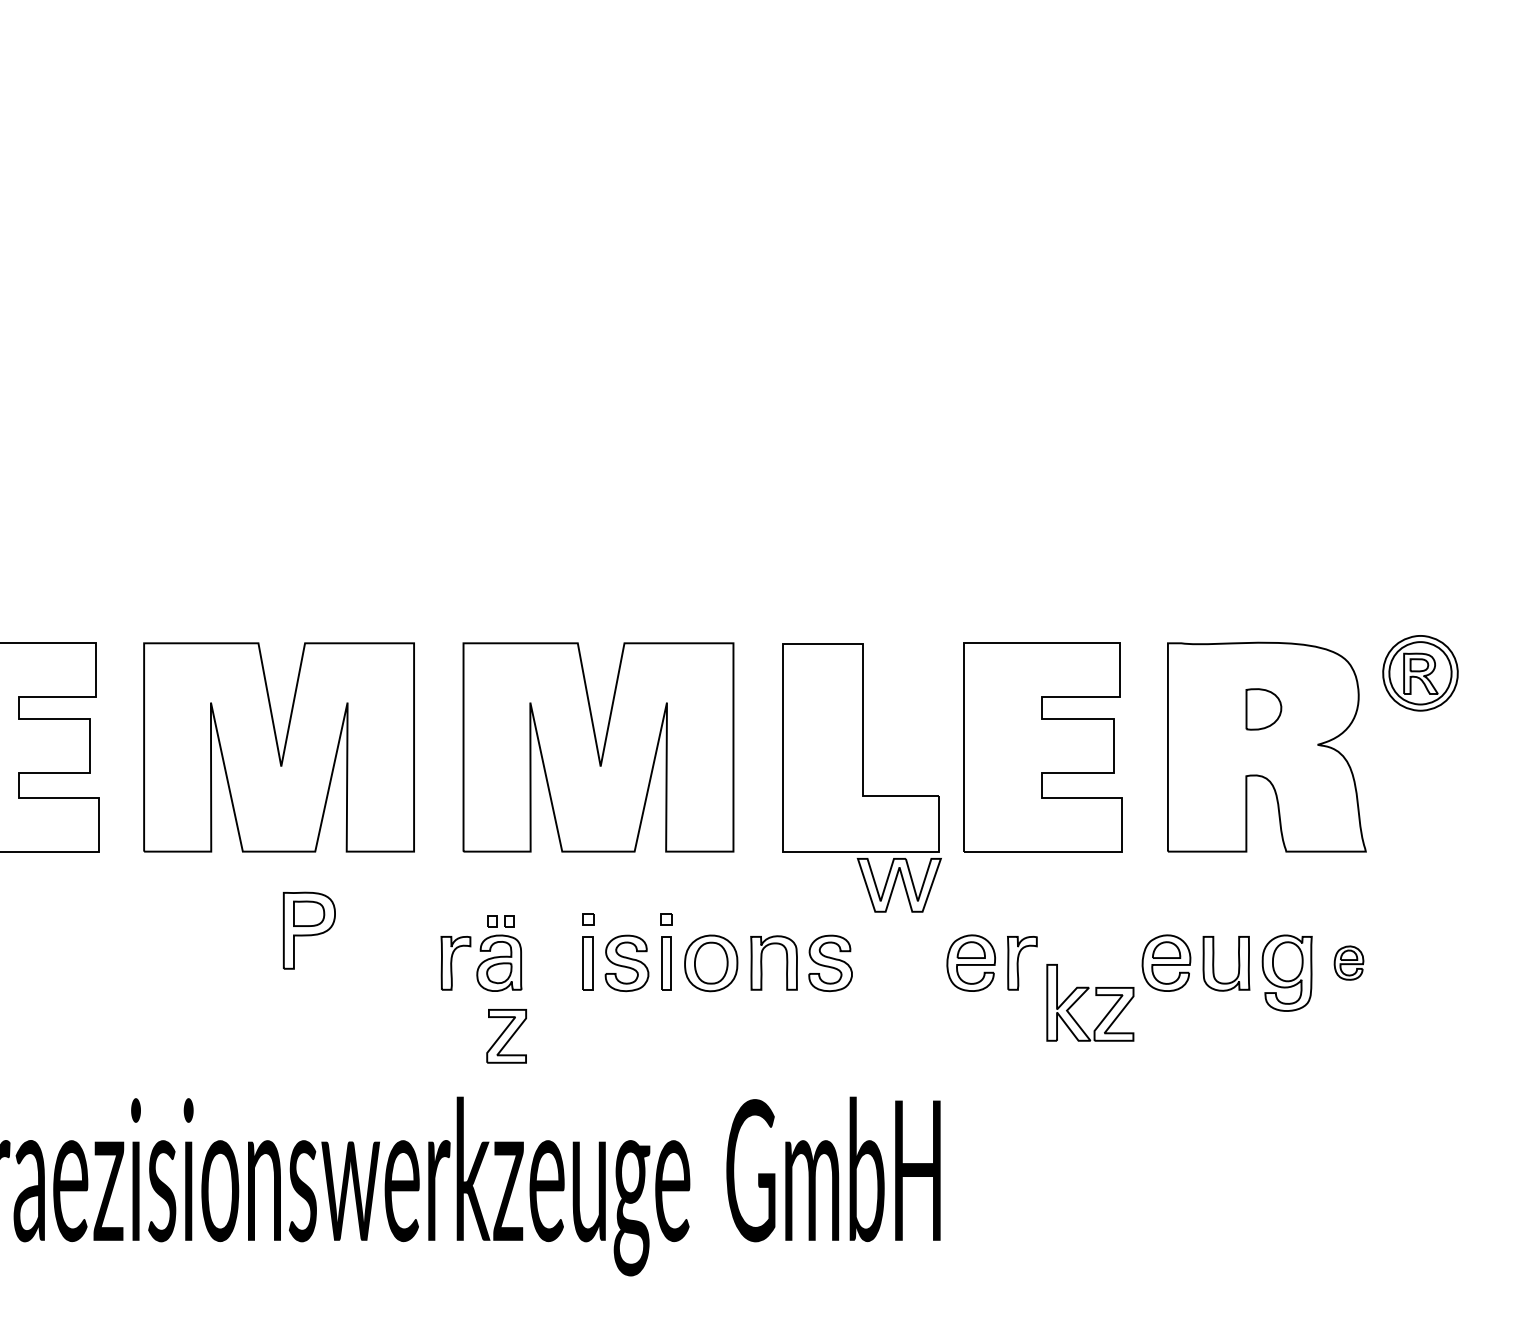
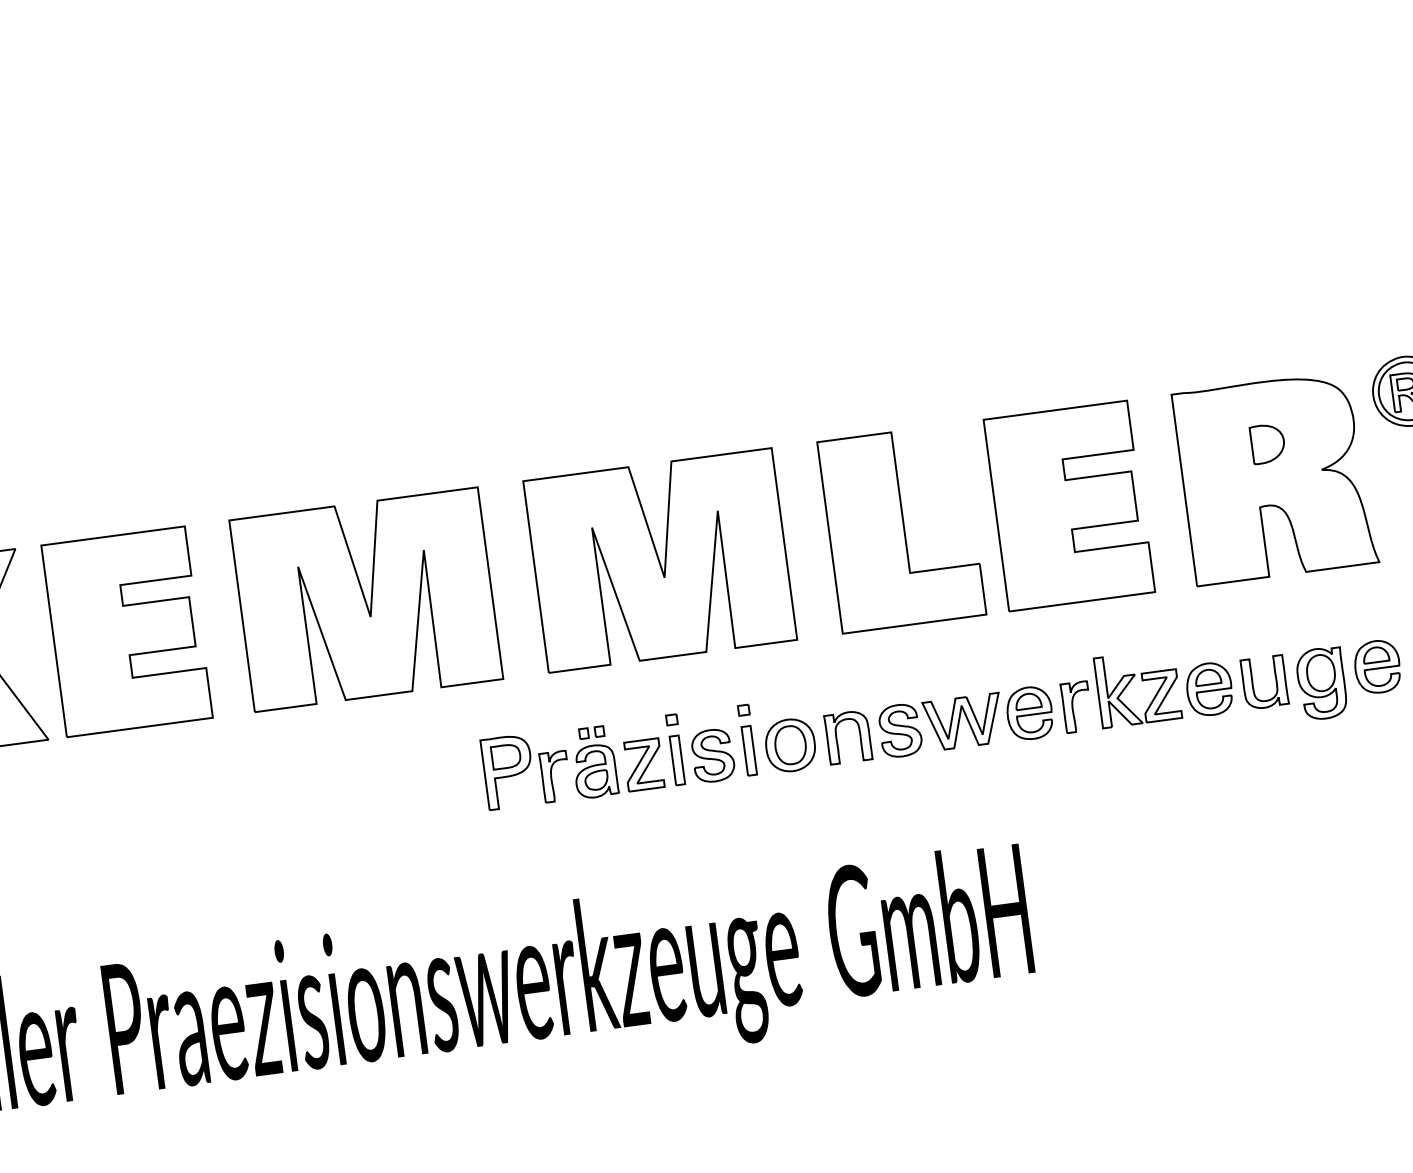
part: (898, 885) -> (962, 722), moved
part: (308, 930) -> (507, 772), moved
part: (1348, 962) -> (1376, 666), size x1.67
part: (1095, 995) -> (1141, 680), moved
part: (506, 1036) -> (643, 765), moved

